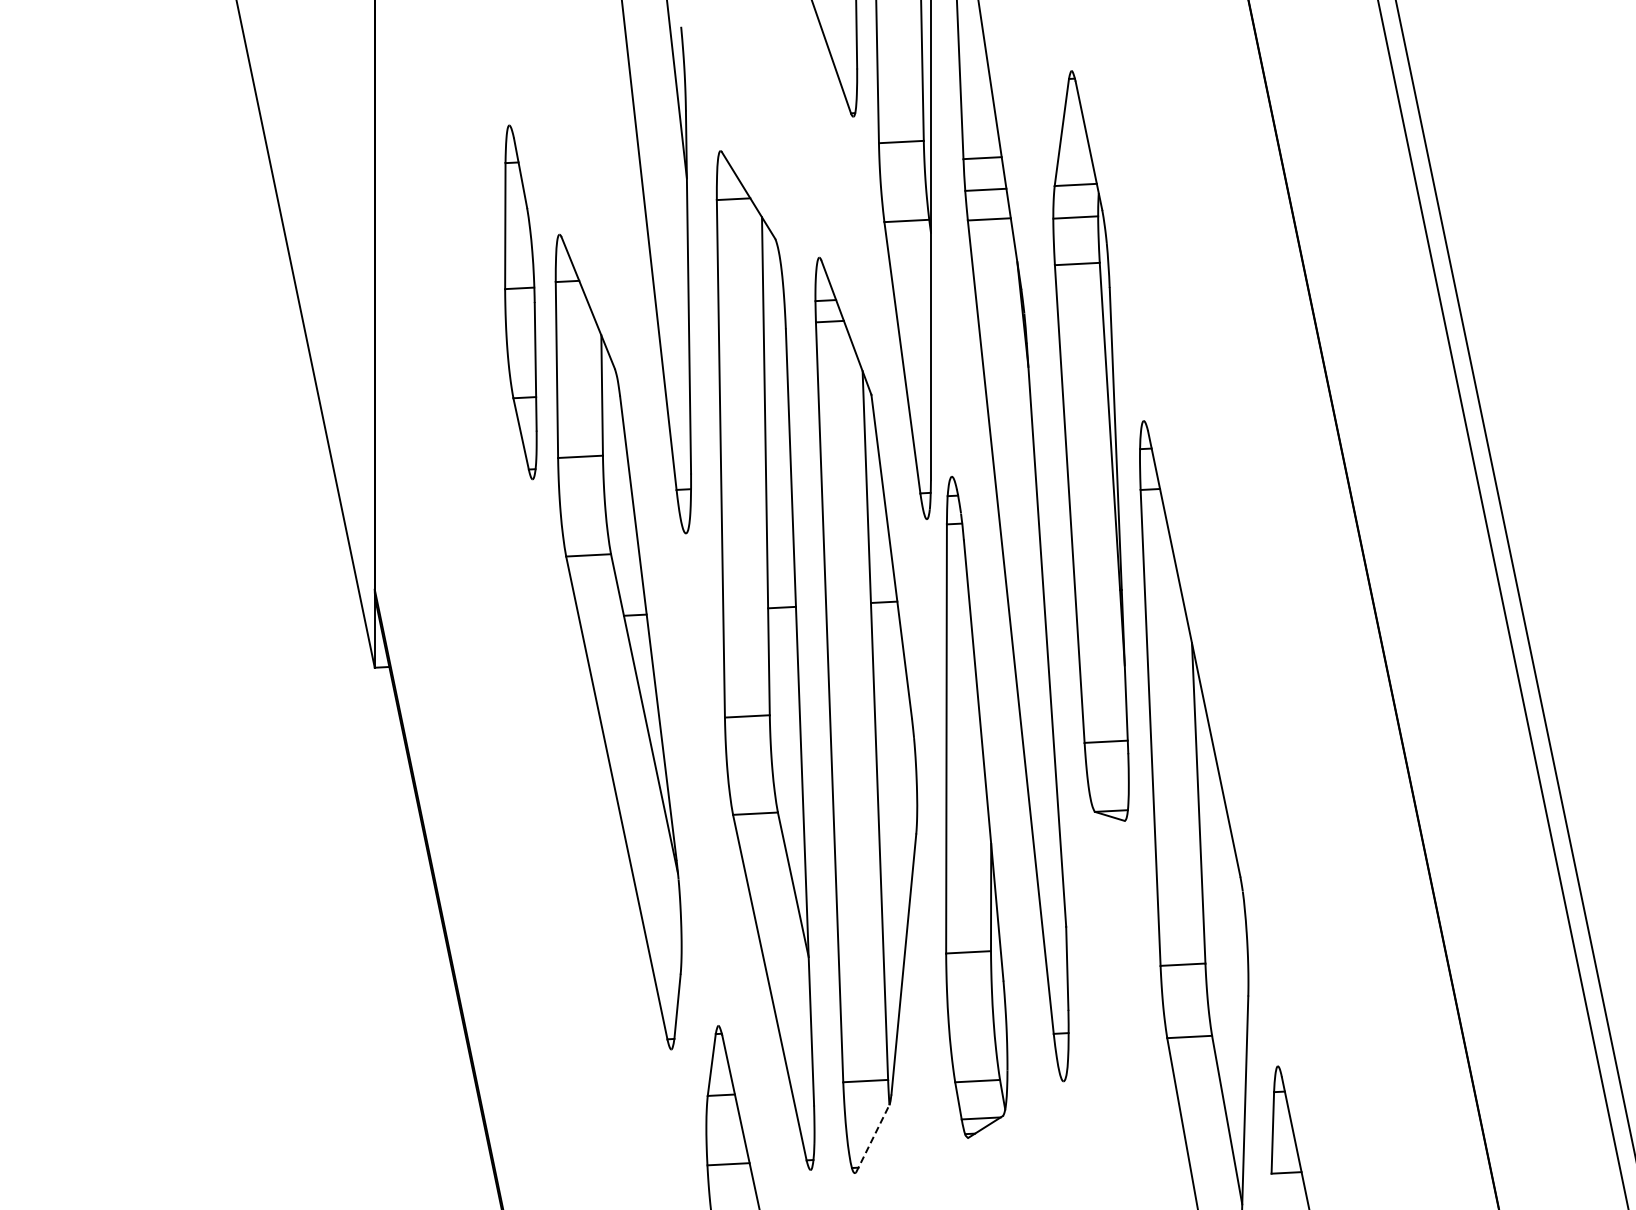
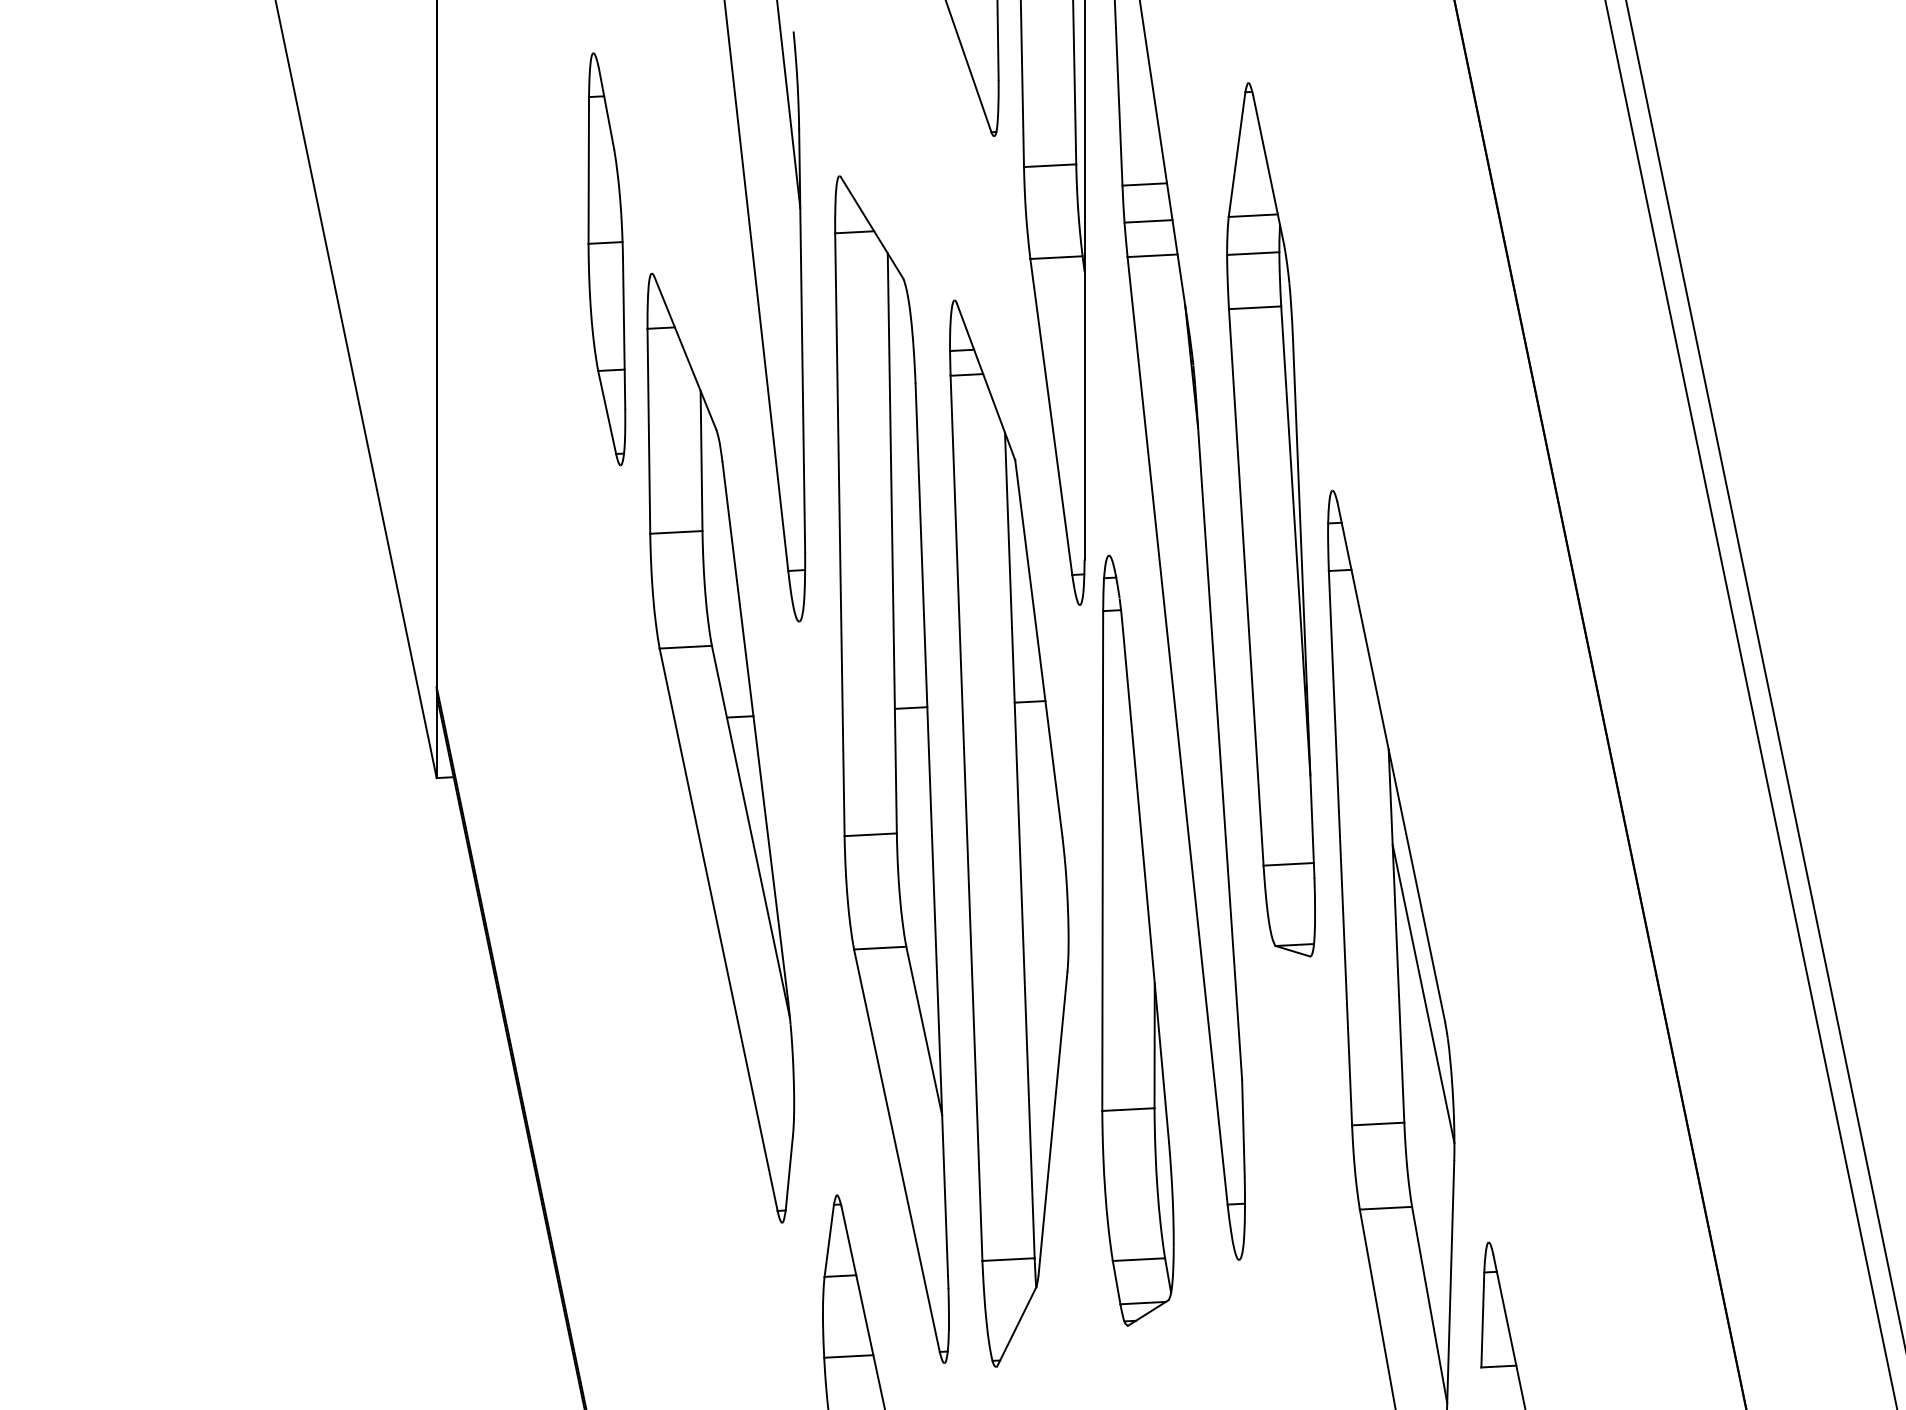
part: (520, 302) -> (606, 259), moved
line: (1221, 852) -> (1423, 993), added
line: (872, 1138) -> (1016, 1326), dashed -> solid

